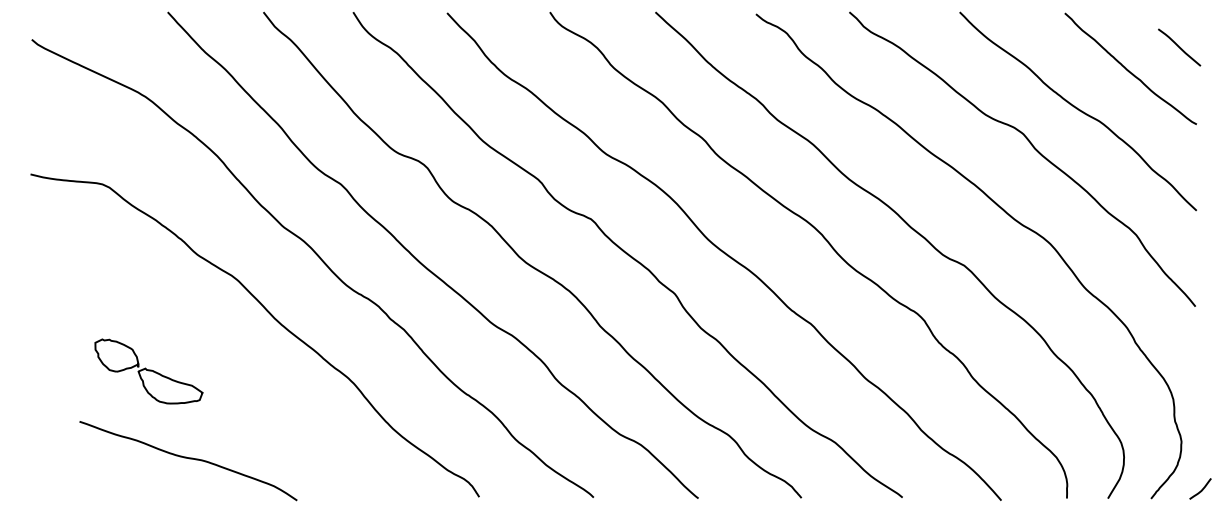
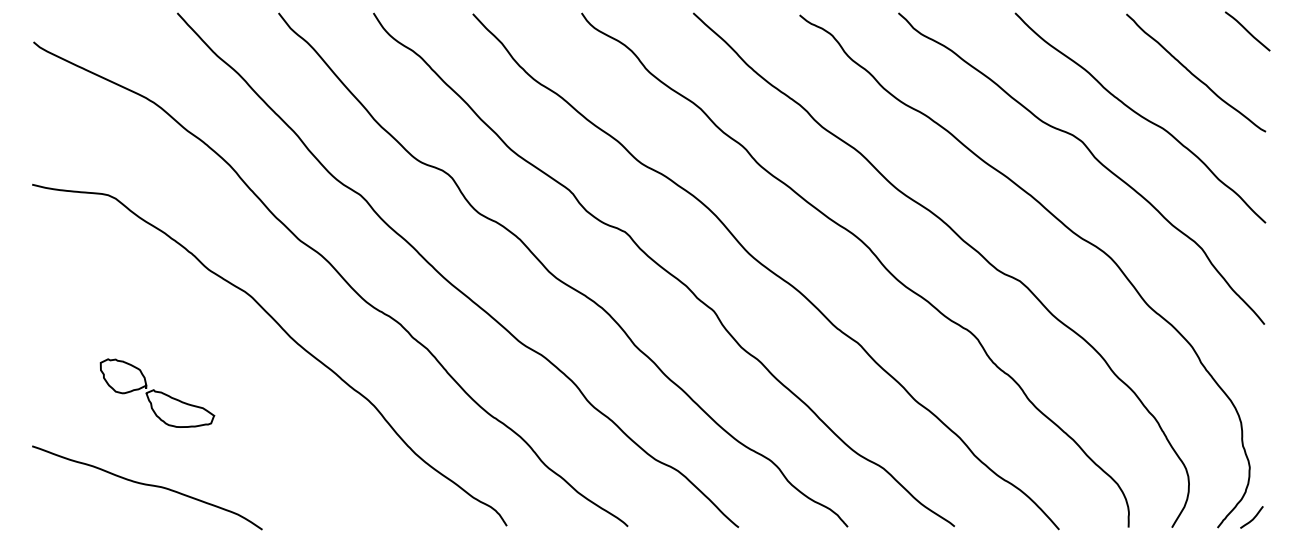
line: (1179, 47) -> (1247, 31), moved
curve: (189, 459) -> (148, 486), moved
curve: (1201, 489) -> (1252, 518), moved

